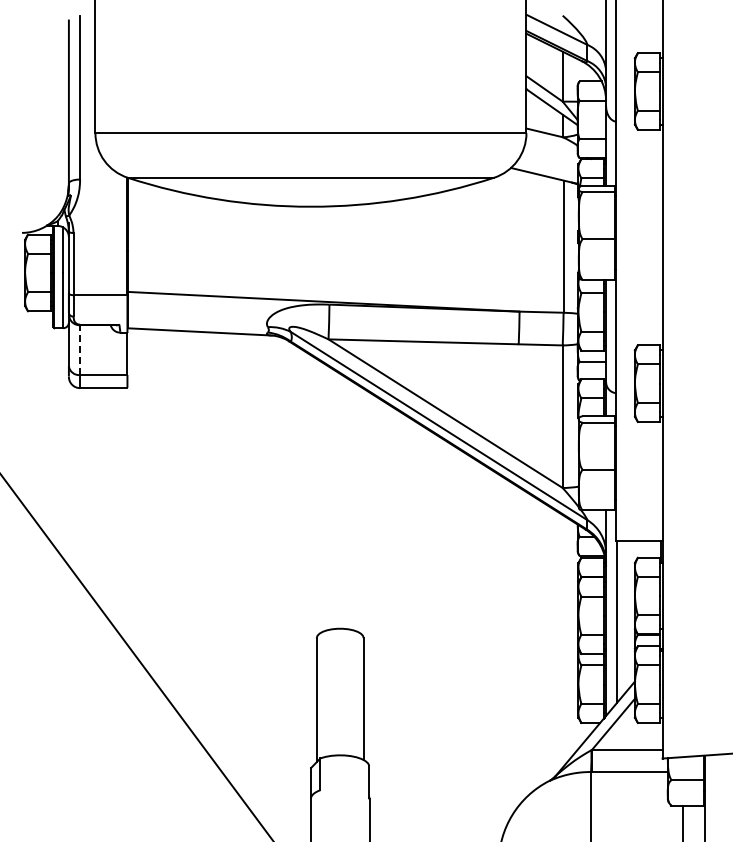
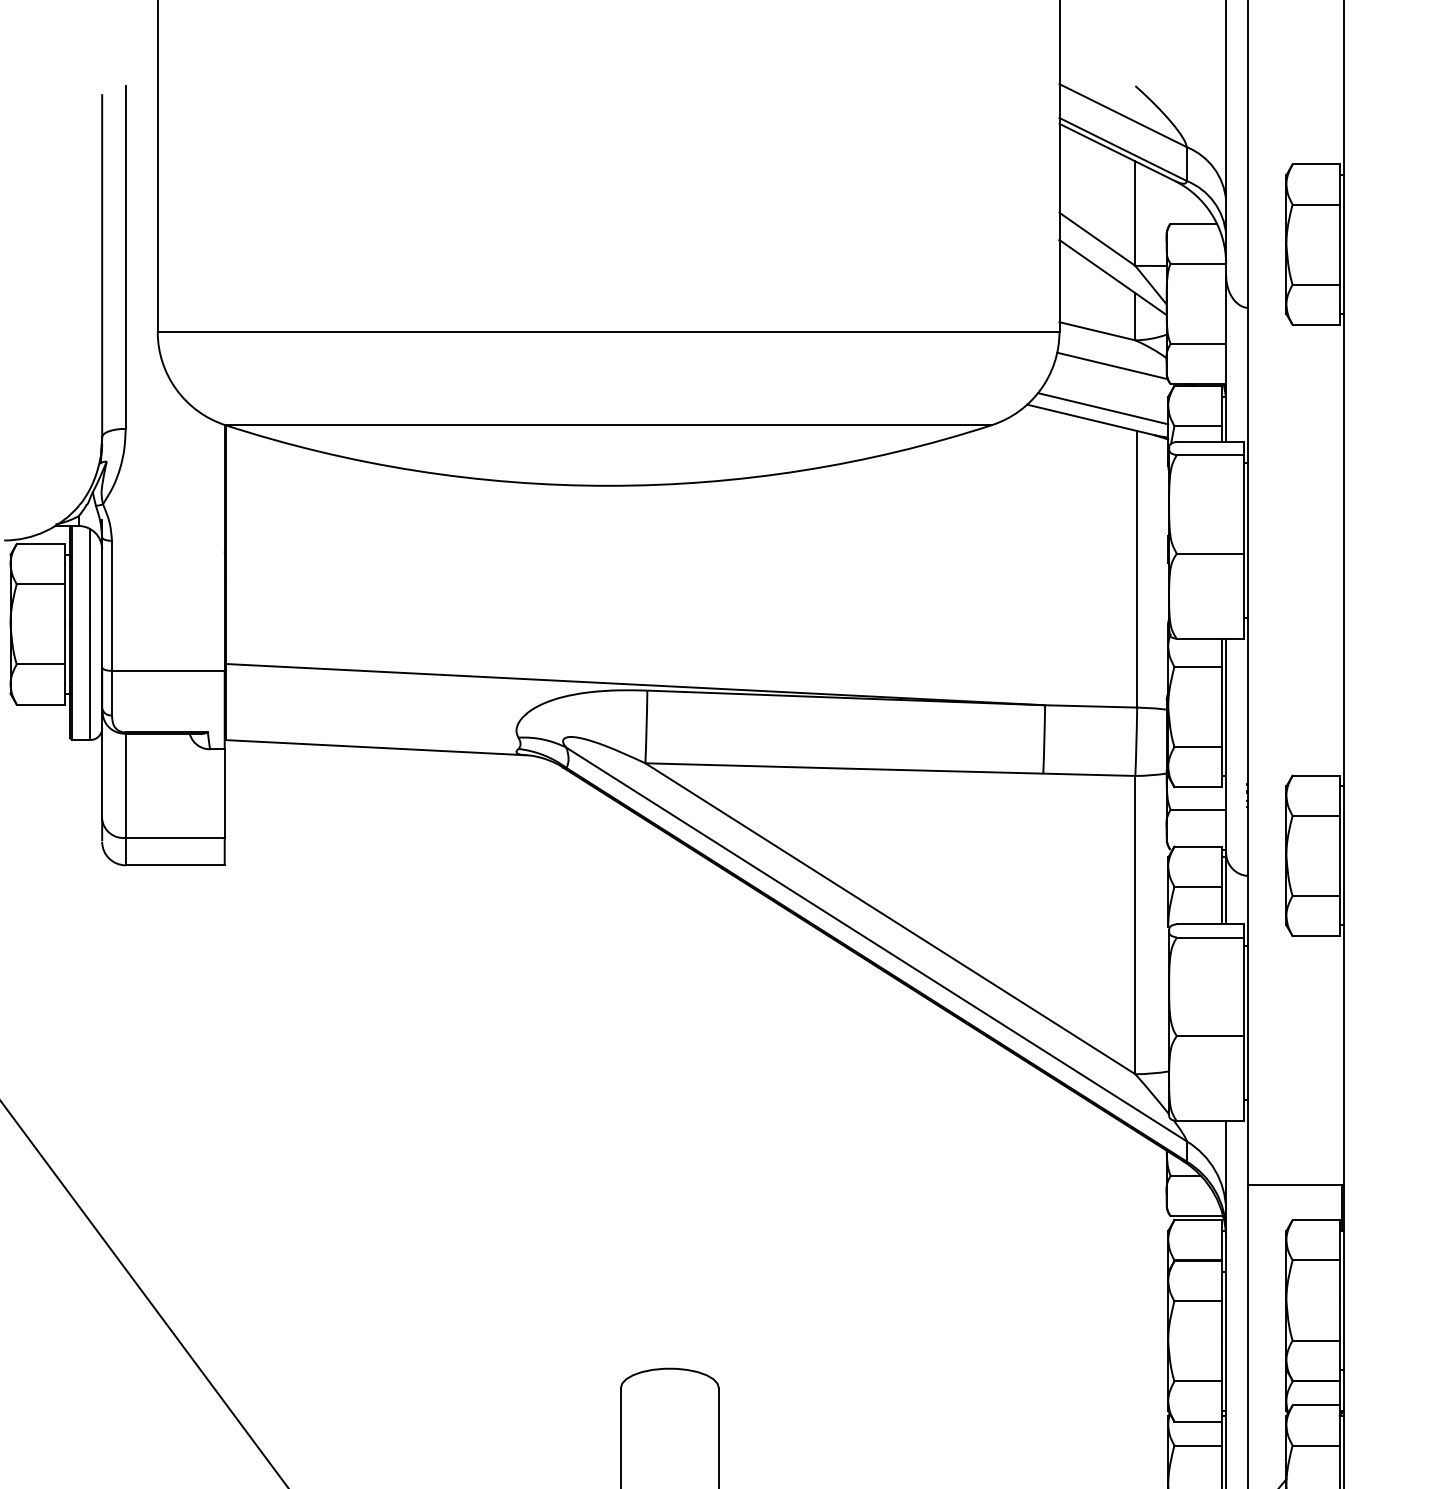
line: (551, 149) -> (1111, 366), added
line: (547, 169) -> (1103, 407), added
line: (80, 350) -> (126, 786), dashed -> solid

